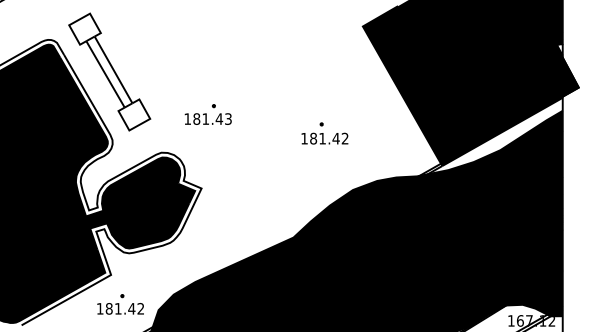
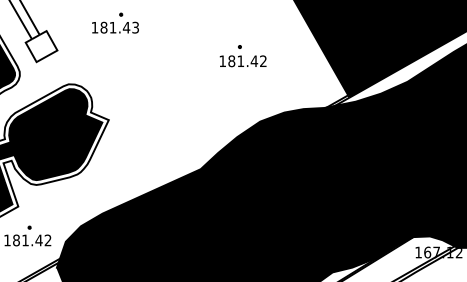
part: (207, 114) -> (114, 23), moved
part: (324, 133) -> (242, 56), moved

